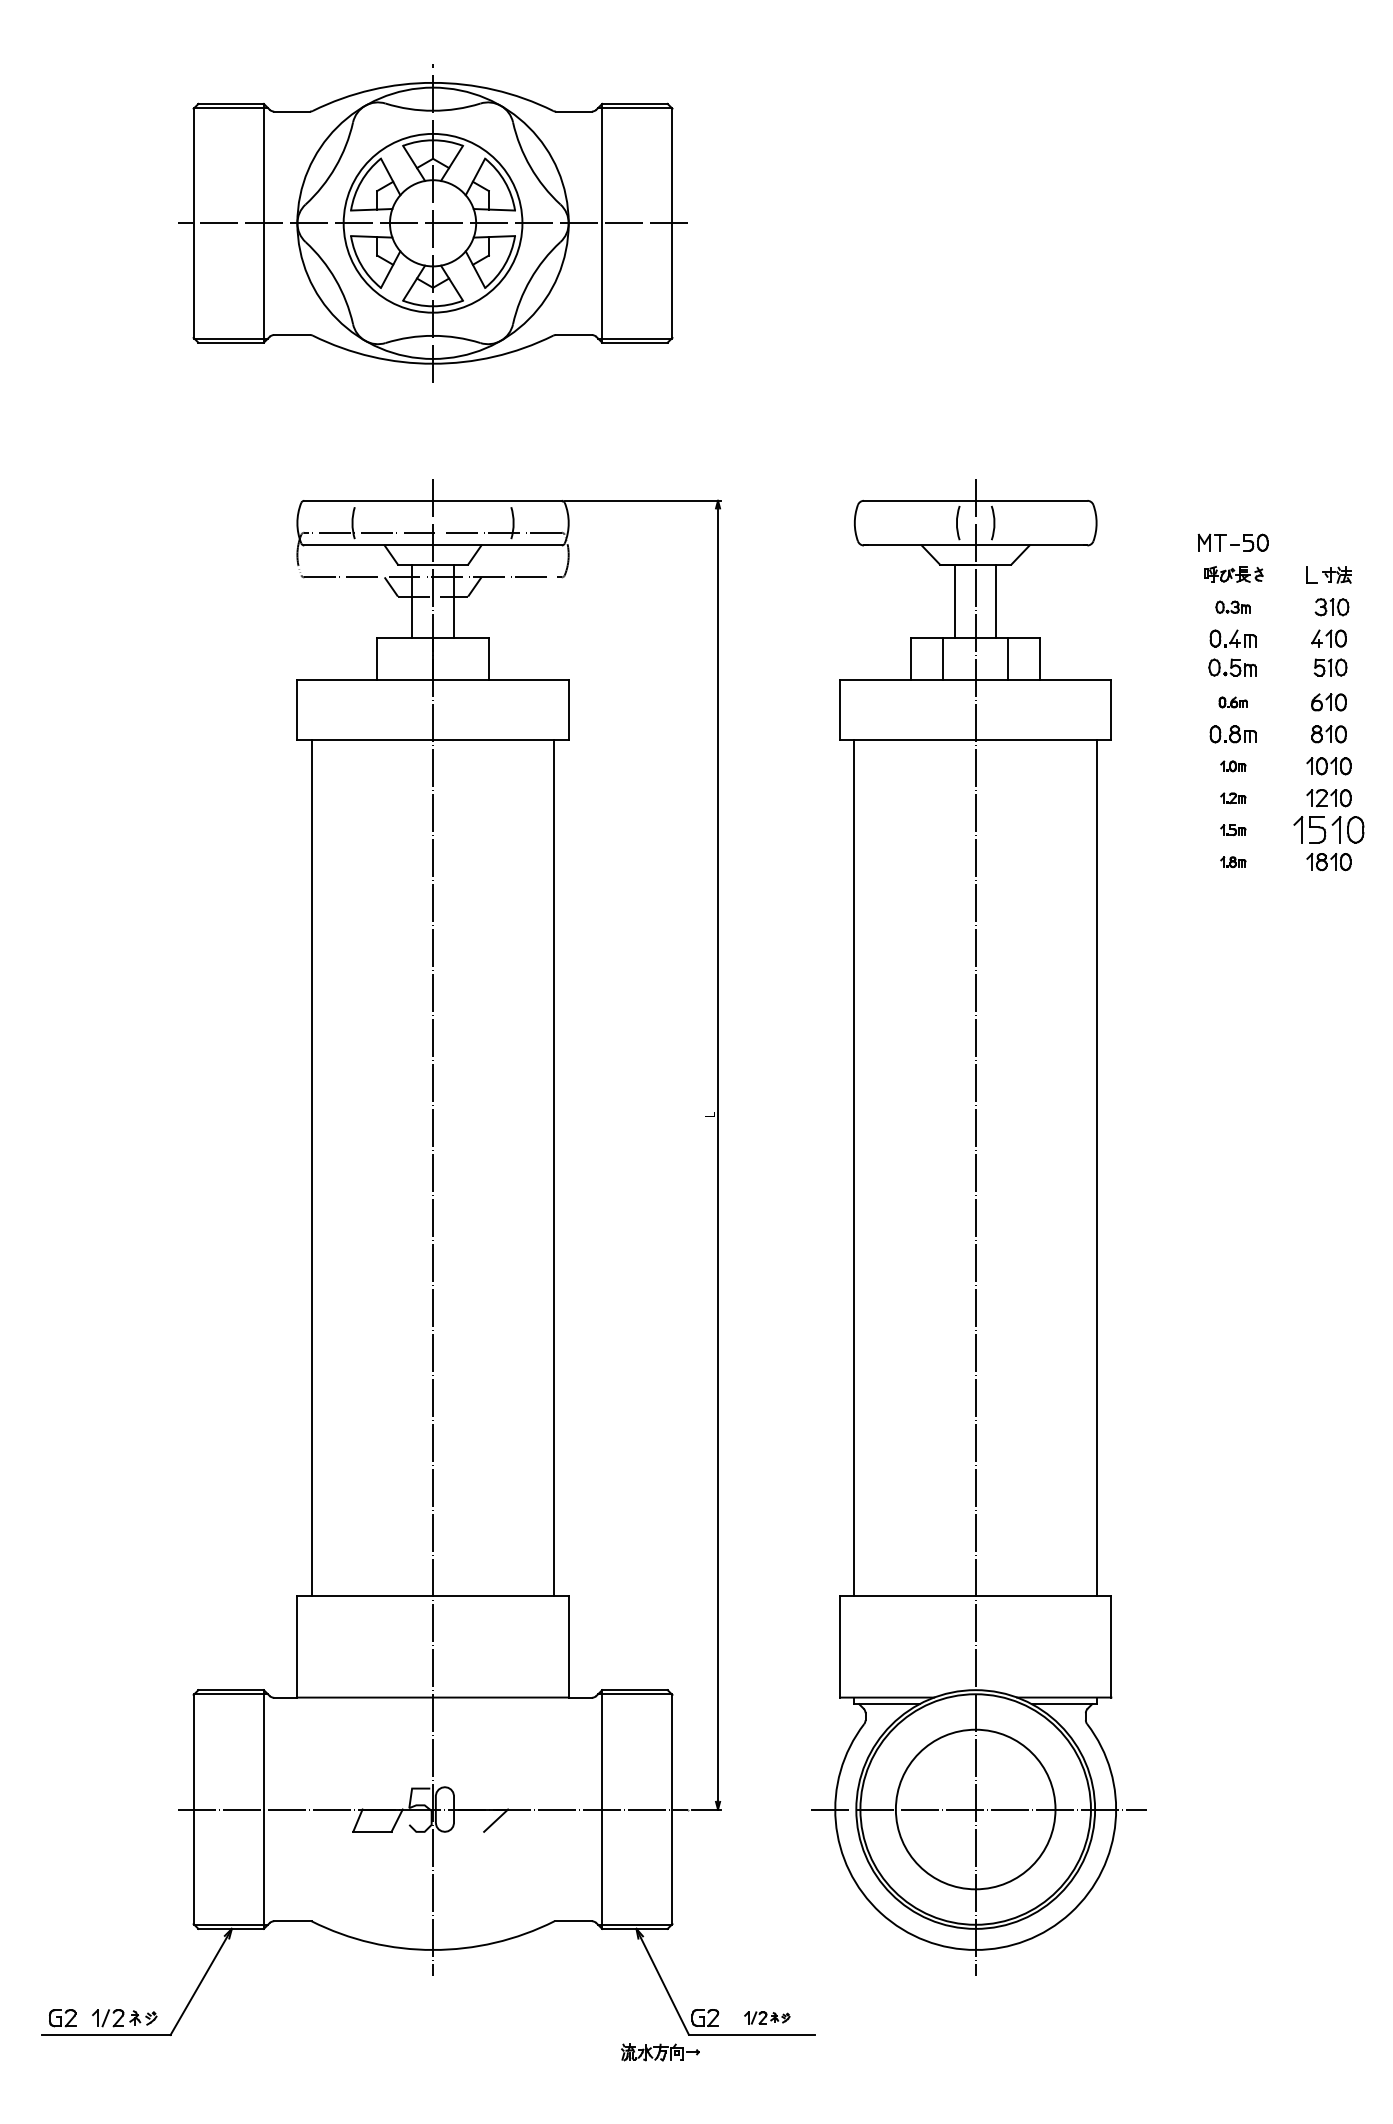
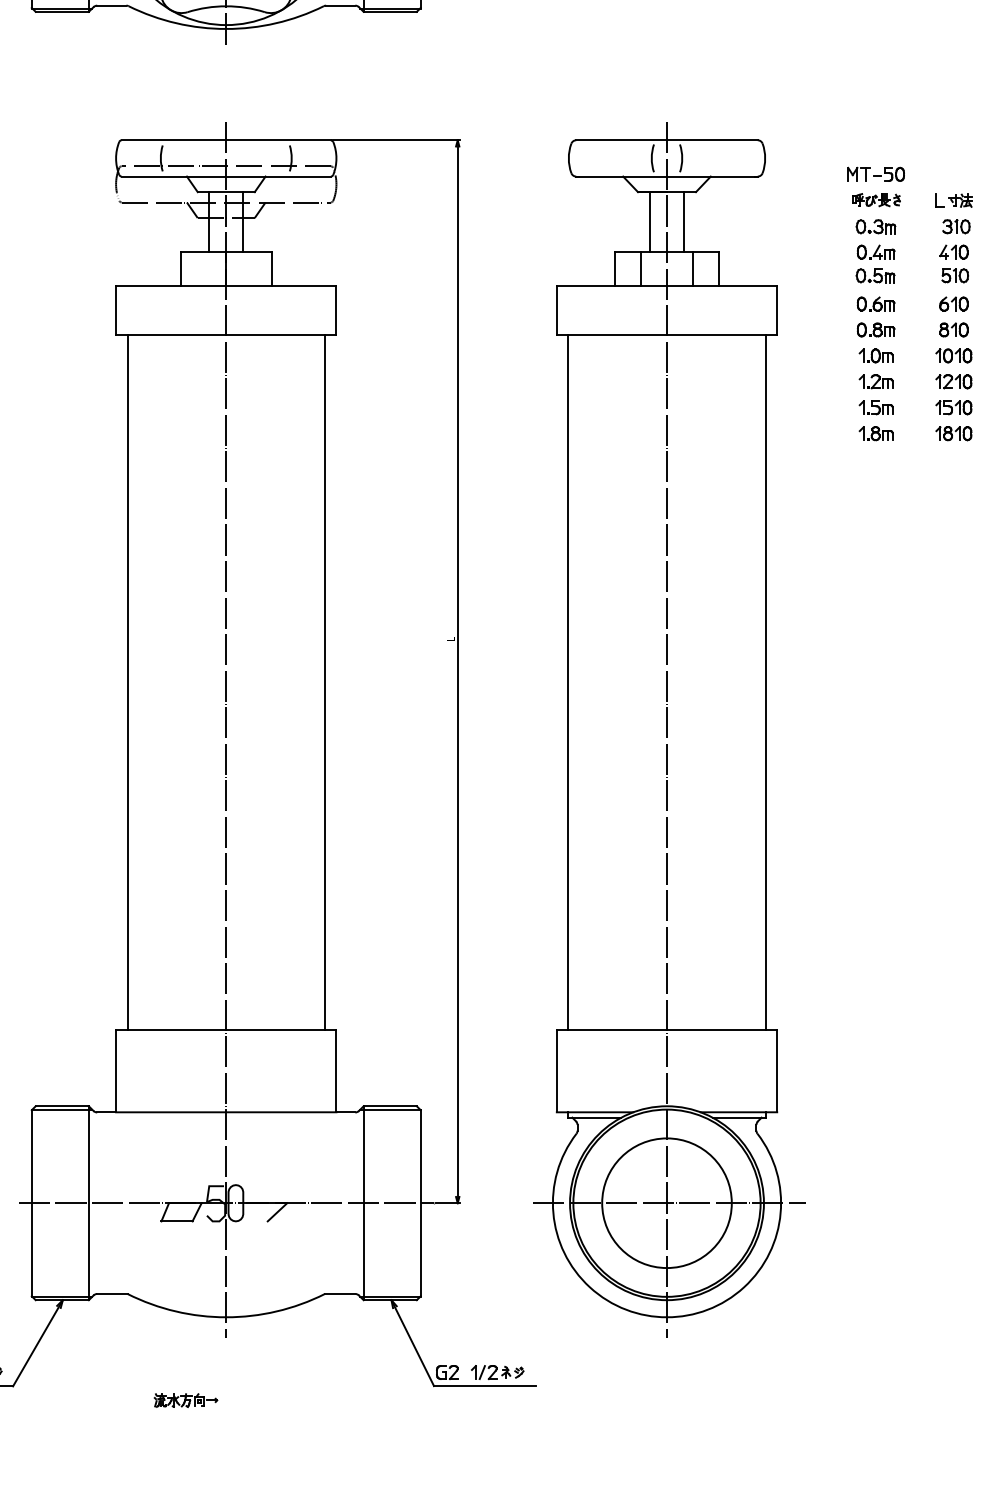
part: (1232, 607) -> (875, 226), size x1.43
part: (1232, 702) -> (875, 304), size x1.67
part: (1233, 766) -> (876, 356), size x1.67
part: (1233, 798) -> (876, 382), size x1.67
part: (1233, 830) -> (876, 408), size x1.67
part: (1328, 830) -> (953, 408), size x0.62
part: (1233, 862) -> (876, 434), size x1.67
part: (767, 2017) -> (497, 1372), size x1.43
part: (660, 2052) -> (186, 1400), moved

